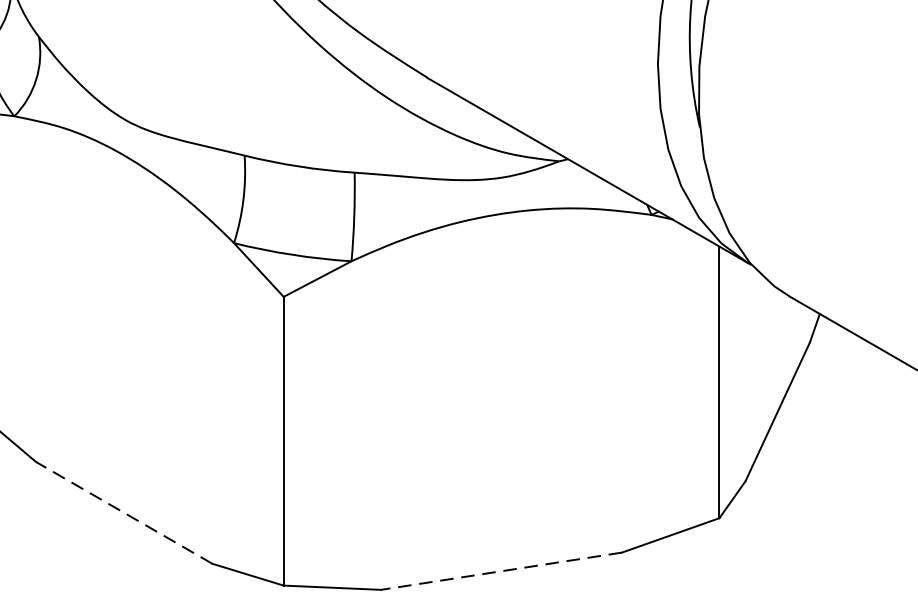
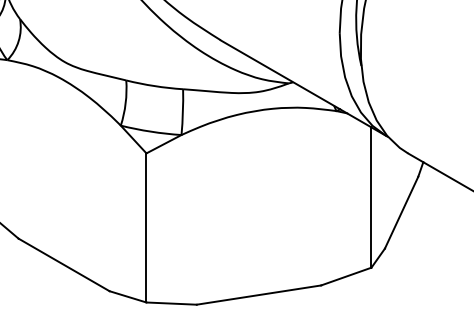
line: (124, 512) -> (64, 264), dashed -> solid
line: (500, 572) -> (258, 295), dashed -> solid

